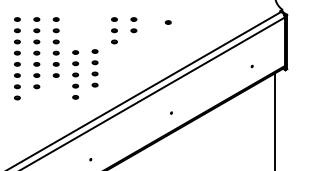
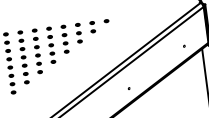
part: (167, 22) -> (105, 21), moved
part: (94, 68) -> (64, 39), moved
part: (75, 74) -> (51, 44), moved

